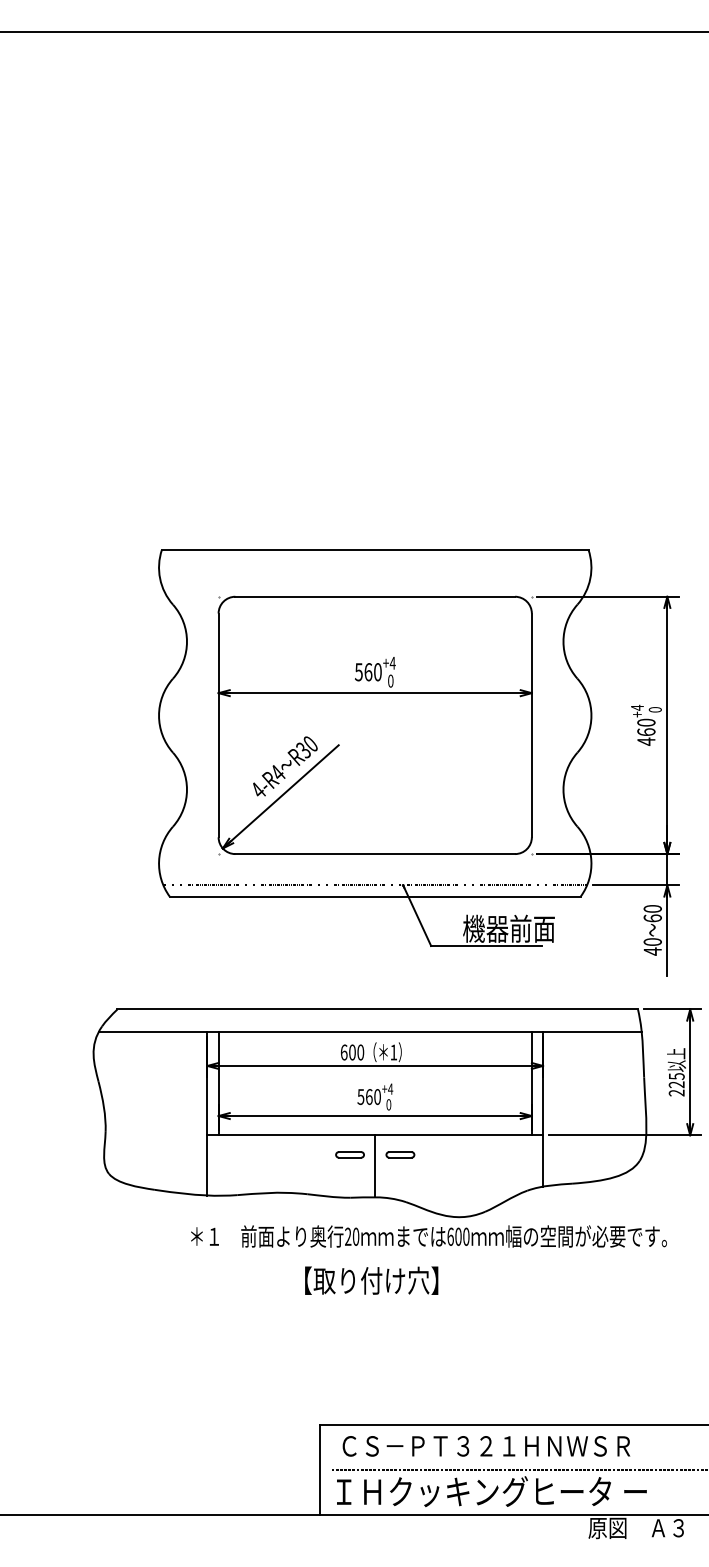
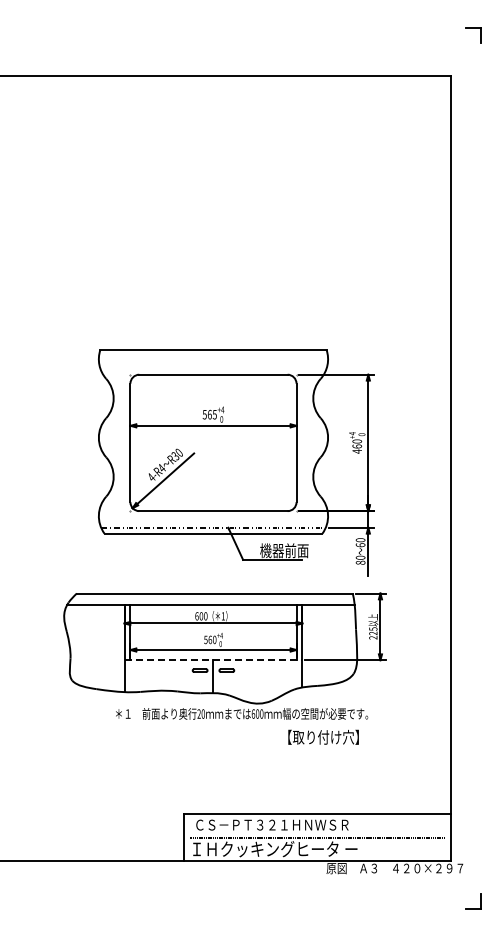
text: (377, 671) -> (214, 414), 560 -> 565
text: (652, 950) -> (360, 562), 40 -> 80
line: (375, 1135) -> (213, 660), solid -> dashed
text: (371, 1279) -> (323, 736), moved

